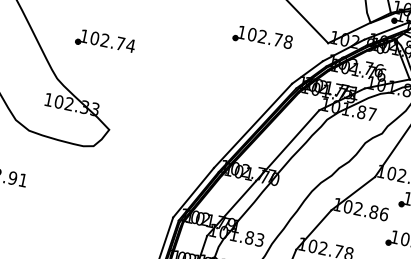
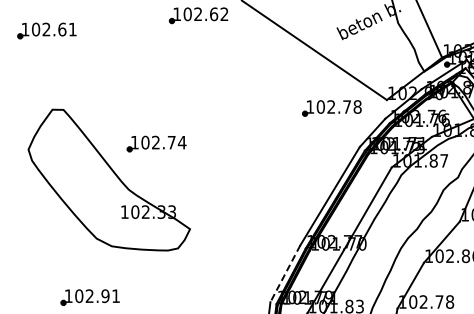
part: (262, 38) -> (331, 108), moved
part: (105, 41) -> (156, 143), moved
line: (193, 193) -> (285, 274), solid -> dashed

